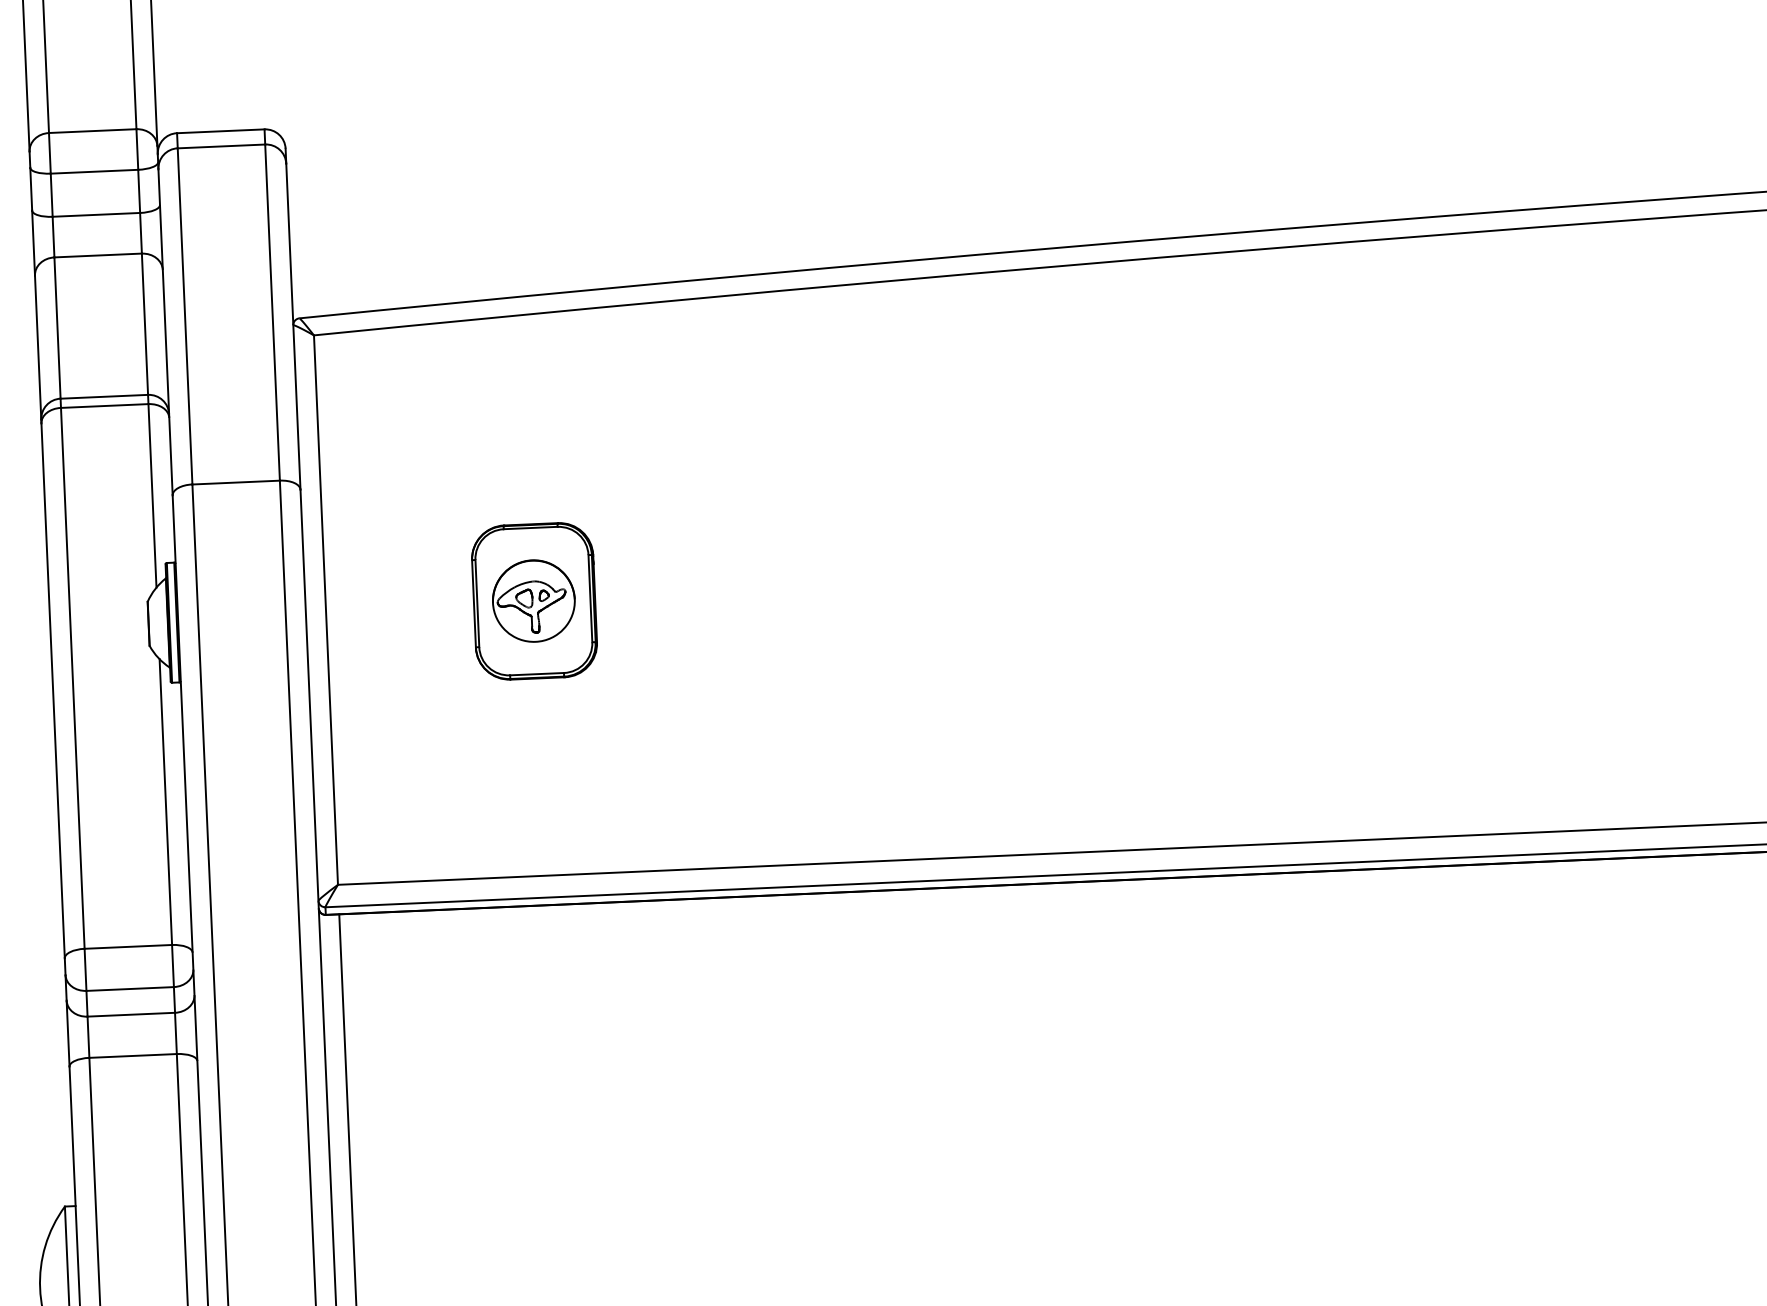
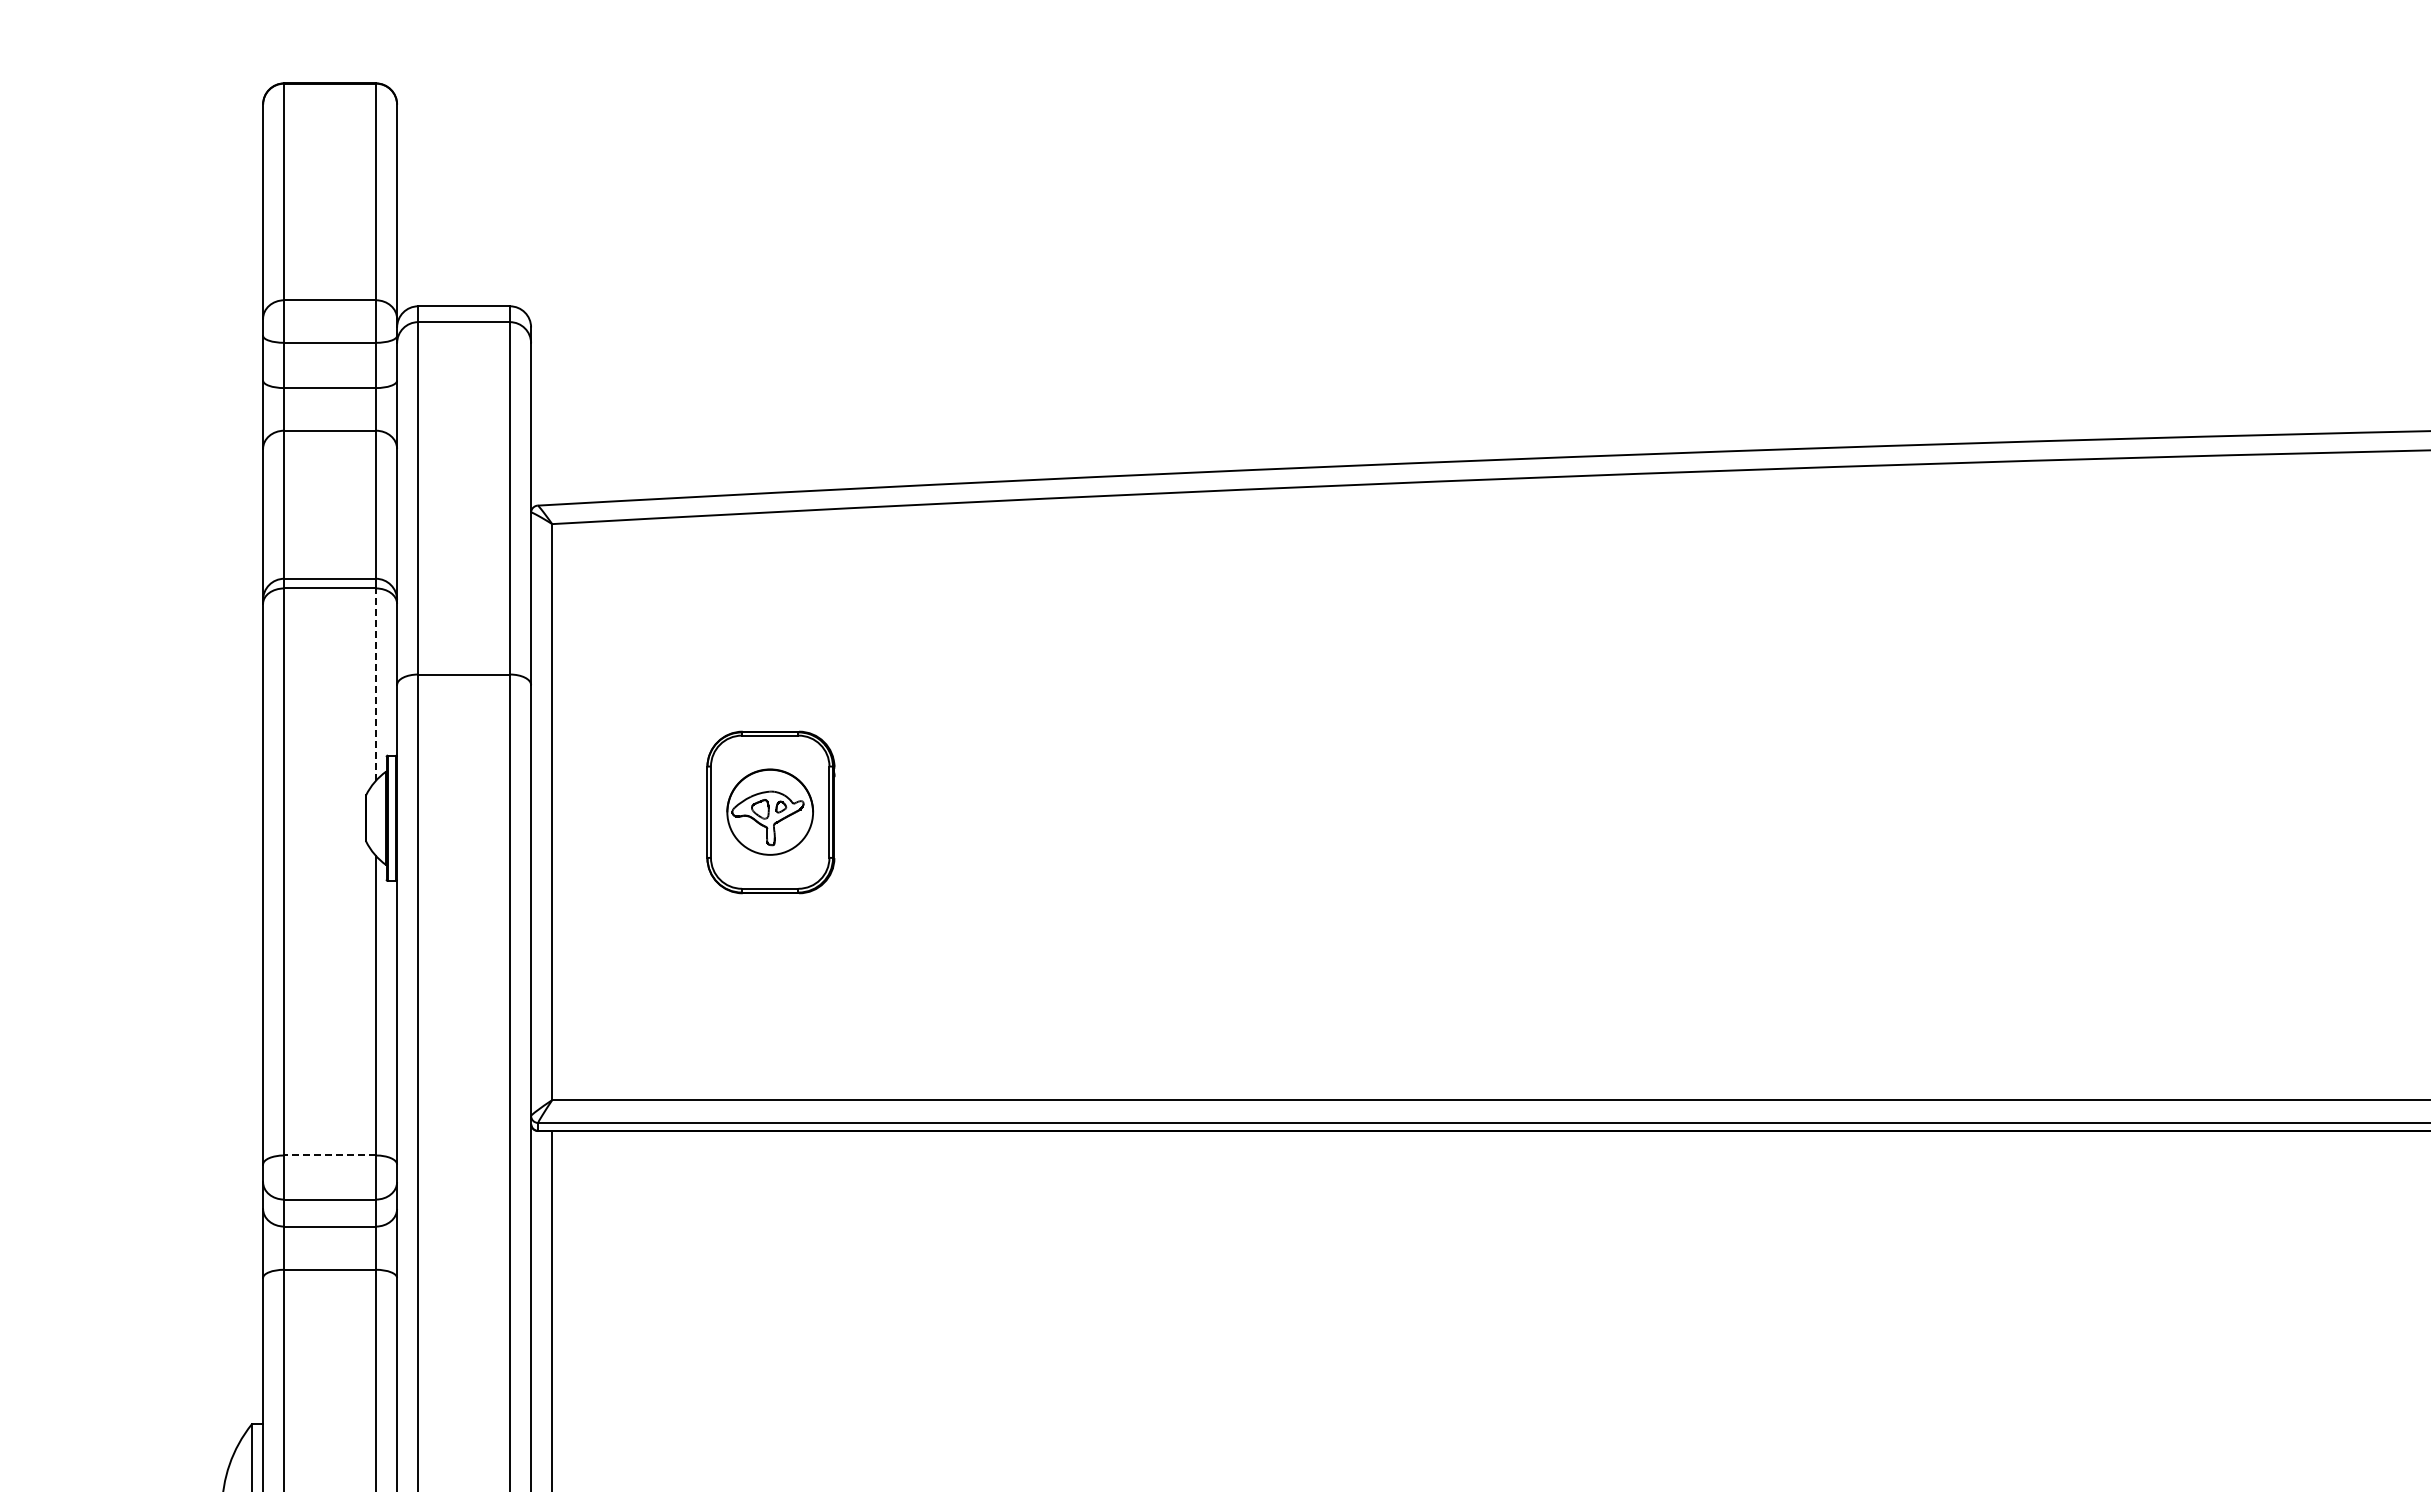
line: (152, 495) -> (375, 684), solid -> dashed
line: (128, 946) -> (330, 1155), solid -> dashed

